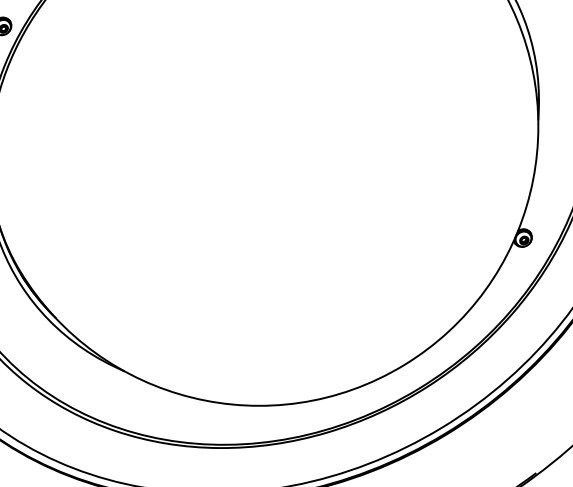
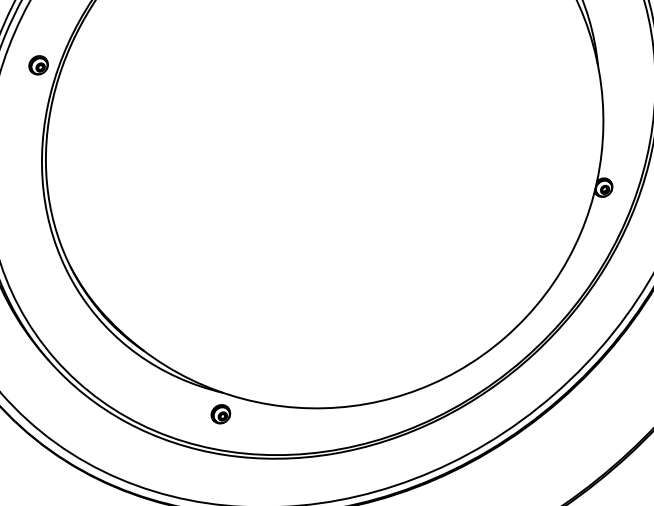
part: (118, 391) -> (220, 414), added

